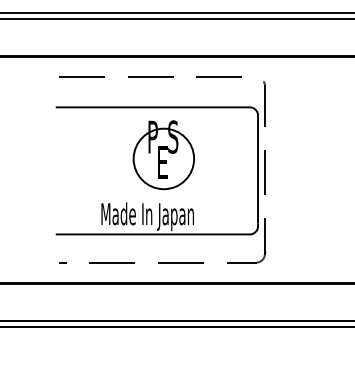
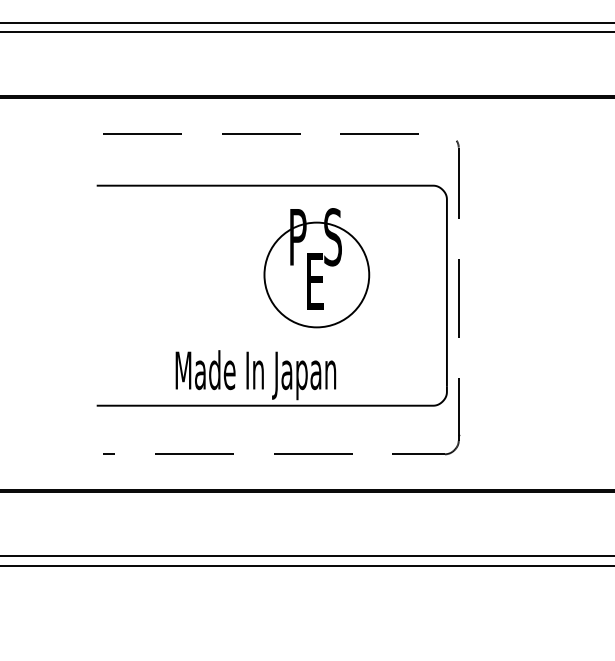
part: (163, 155) -> (316, 269), moved

